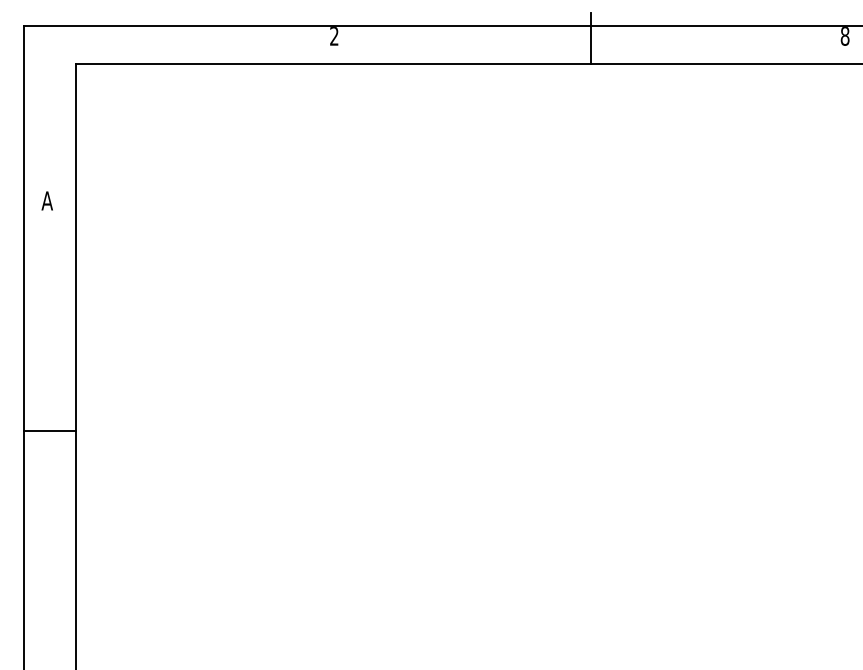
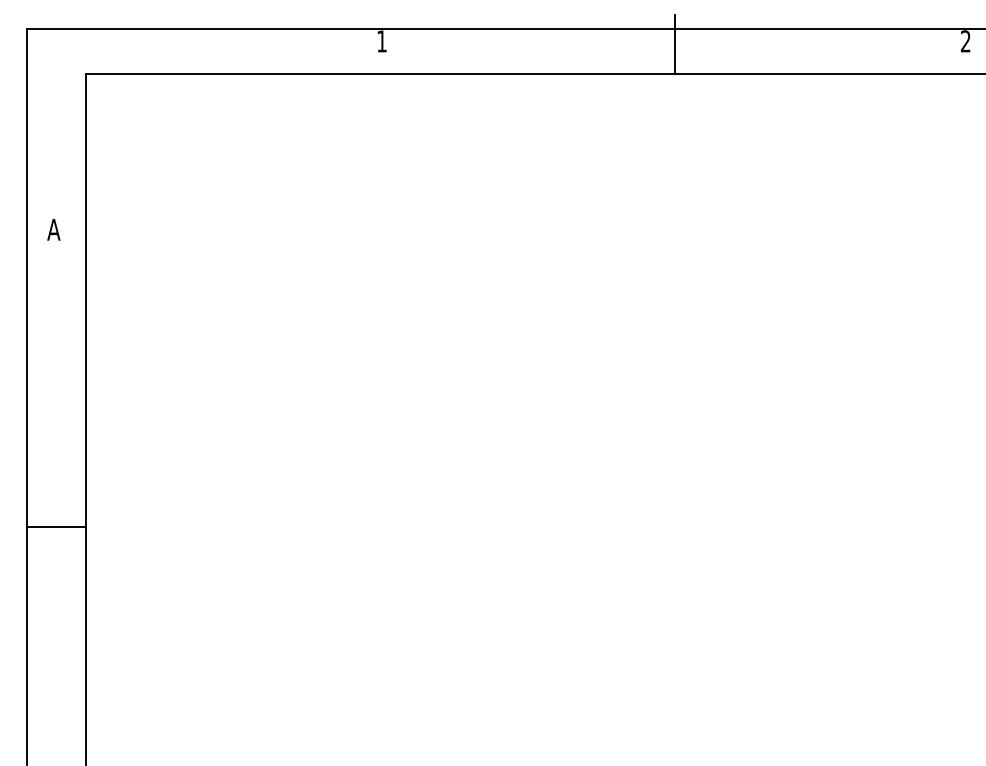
text: (334, 36) -> (382, 41), 2 -> 1
text: (844, 36) -> (965, 41), 8 -> 2
line: (49, 430) -> (56, 526), moved

